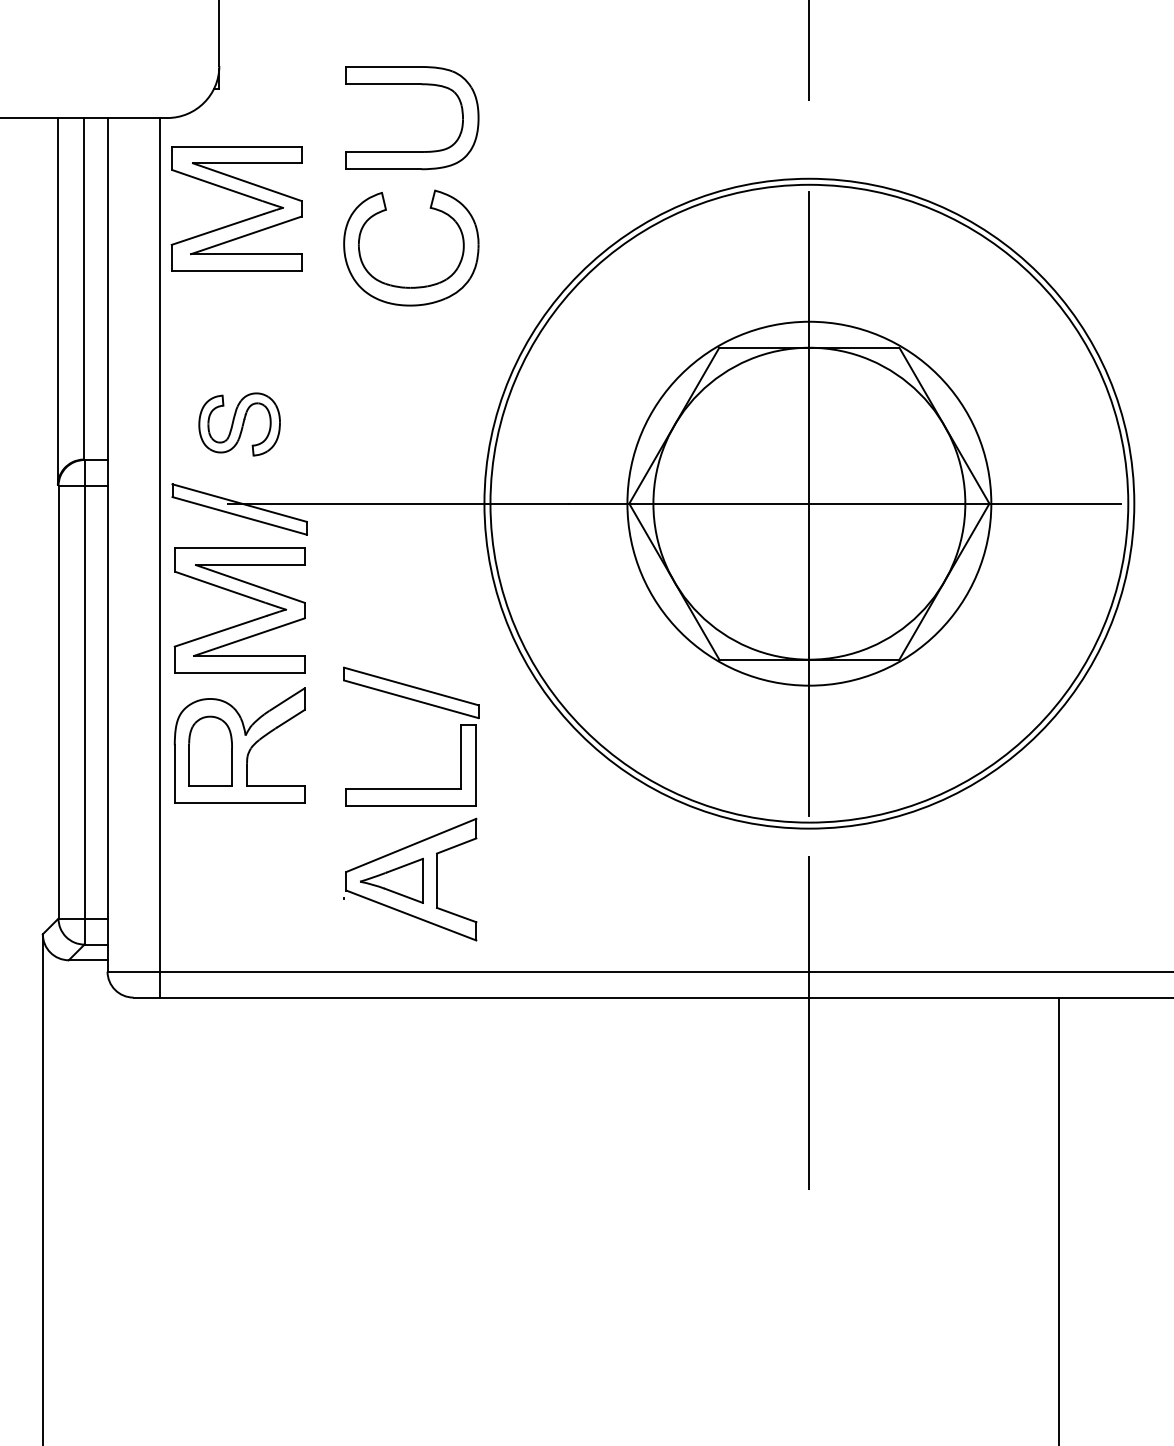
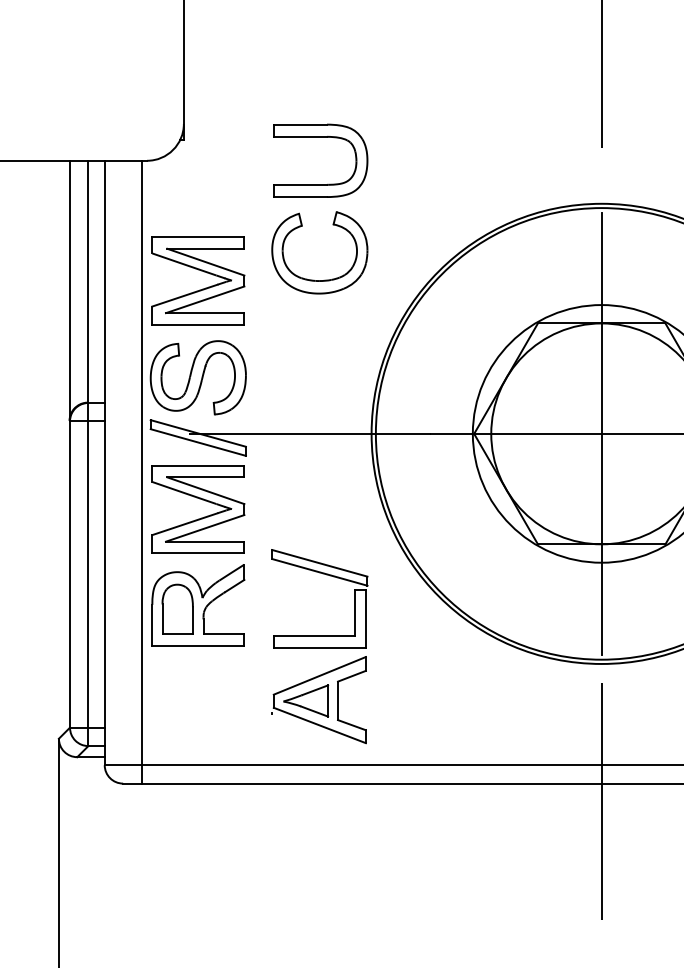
part: (240, 220) -> (200, 289), moved
part: (239, 424) -> (198, 377), size x1.67

